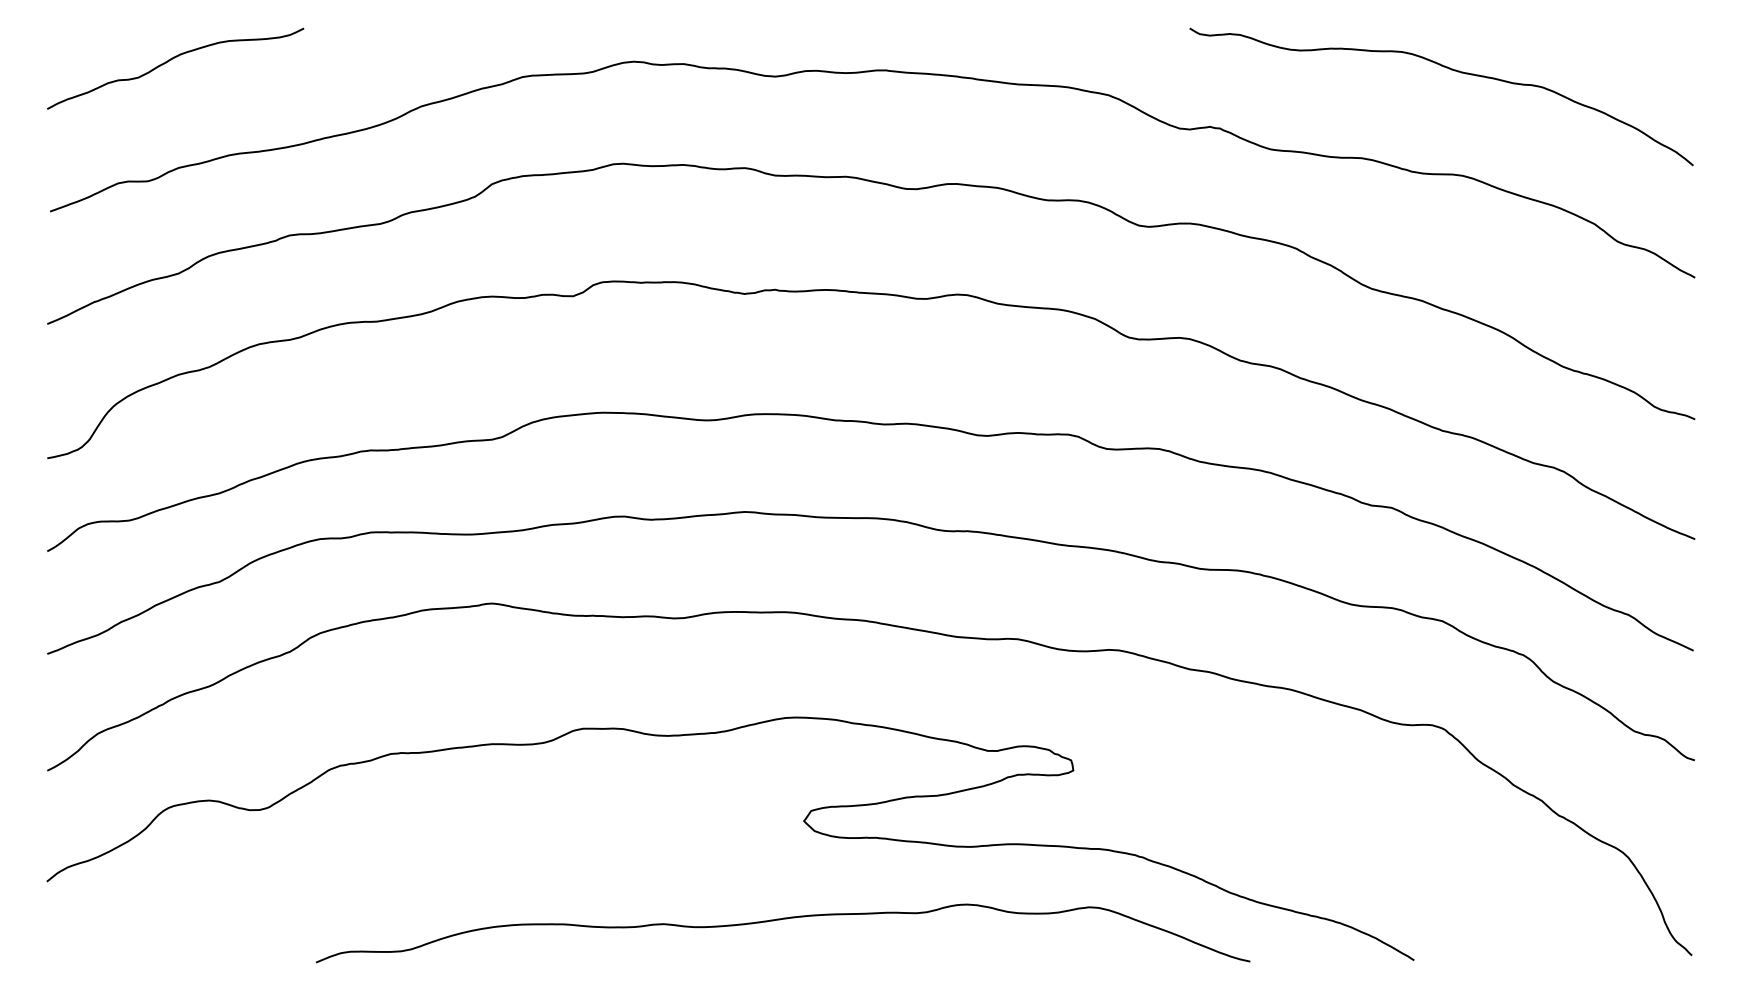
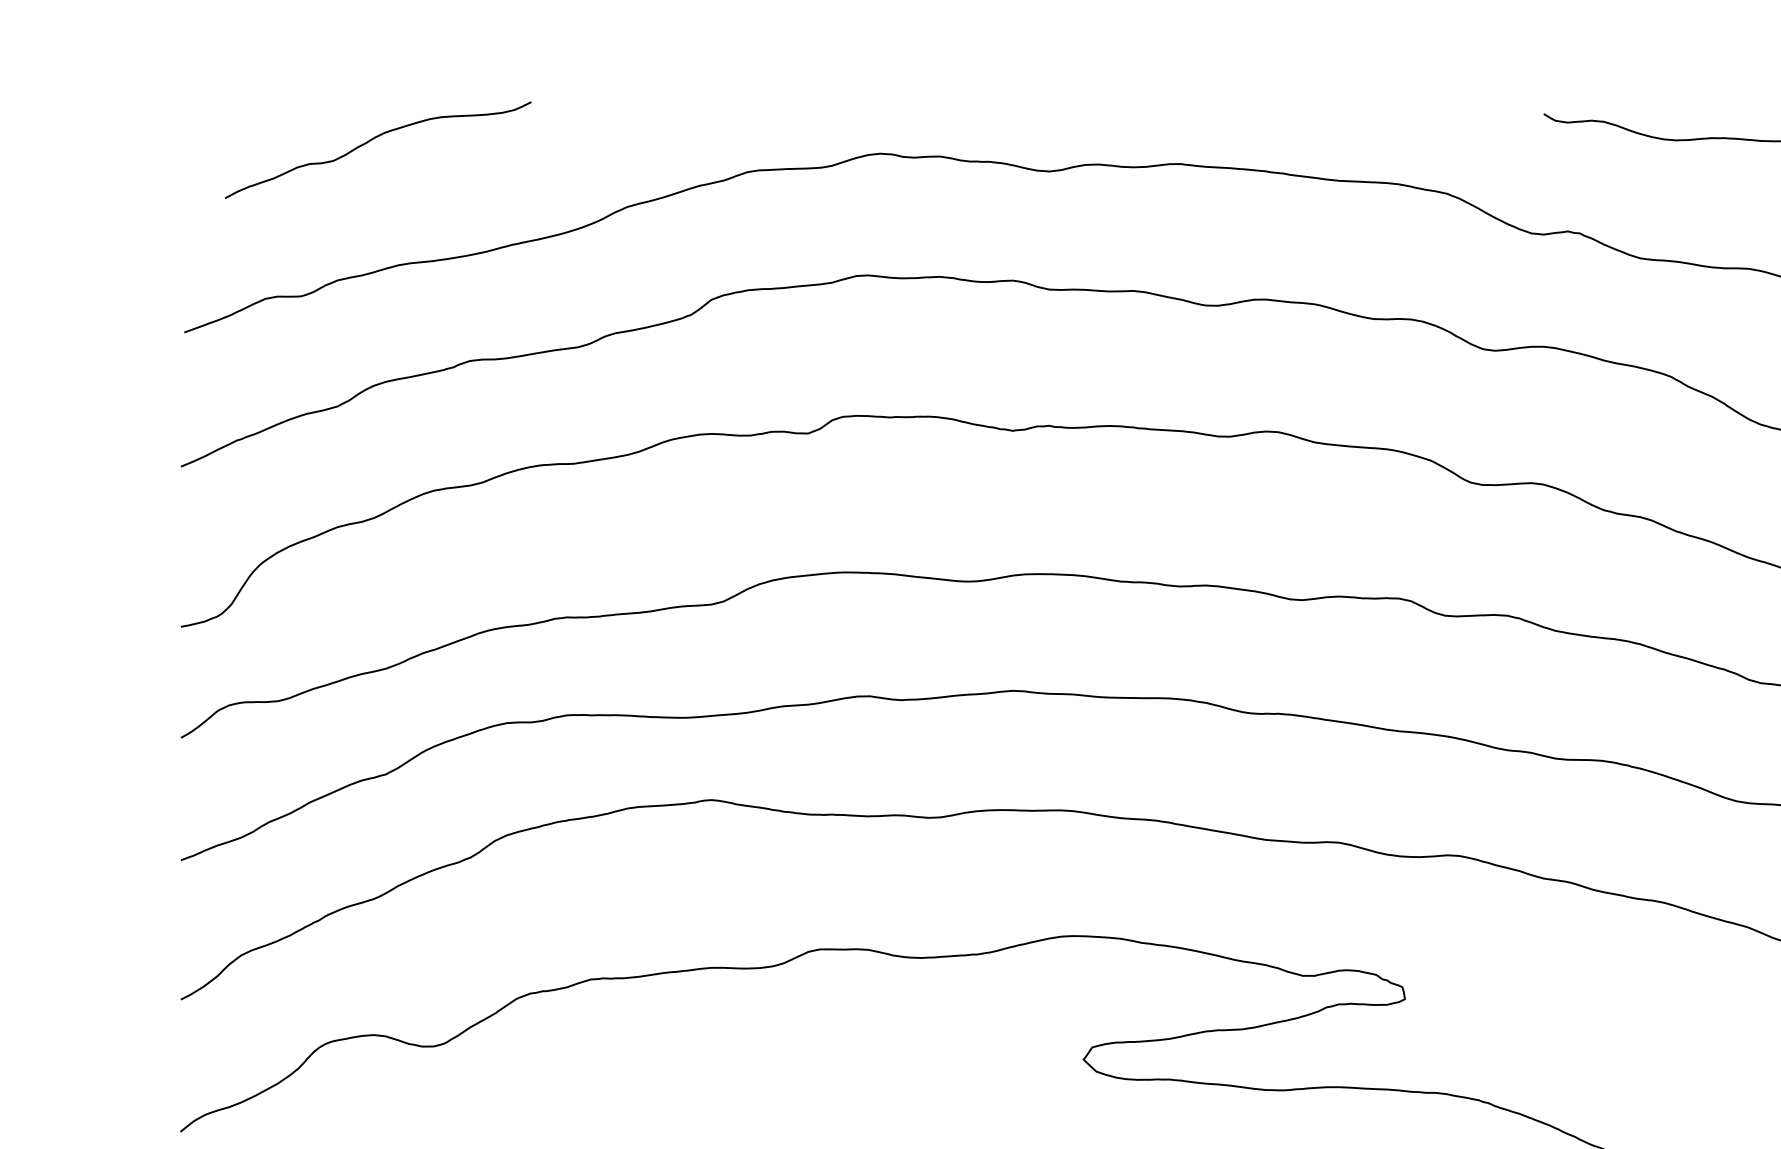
curve: (171, 60) -> (373, 140), moved

